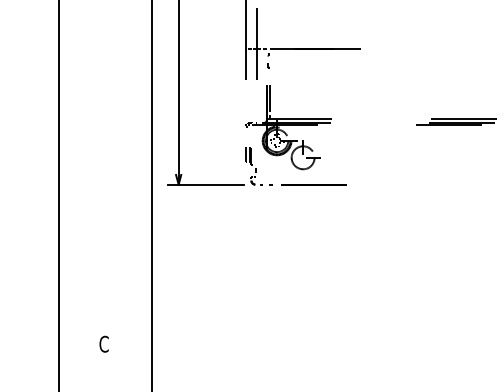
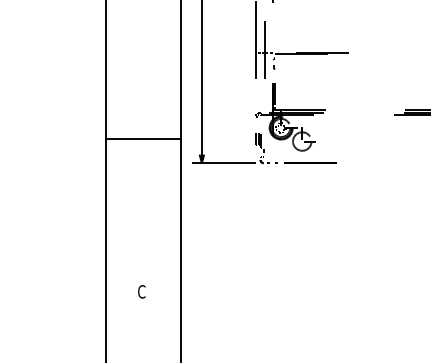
line: (104, 155) -> (142, 139), added

